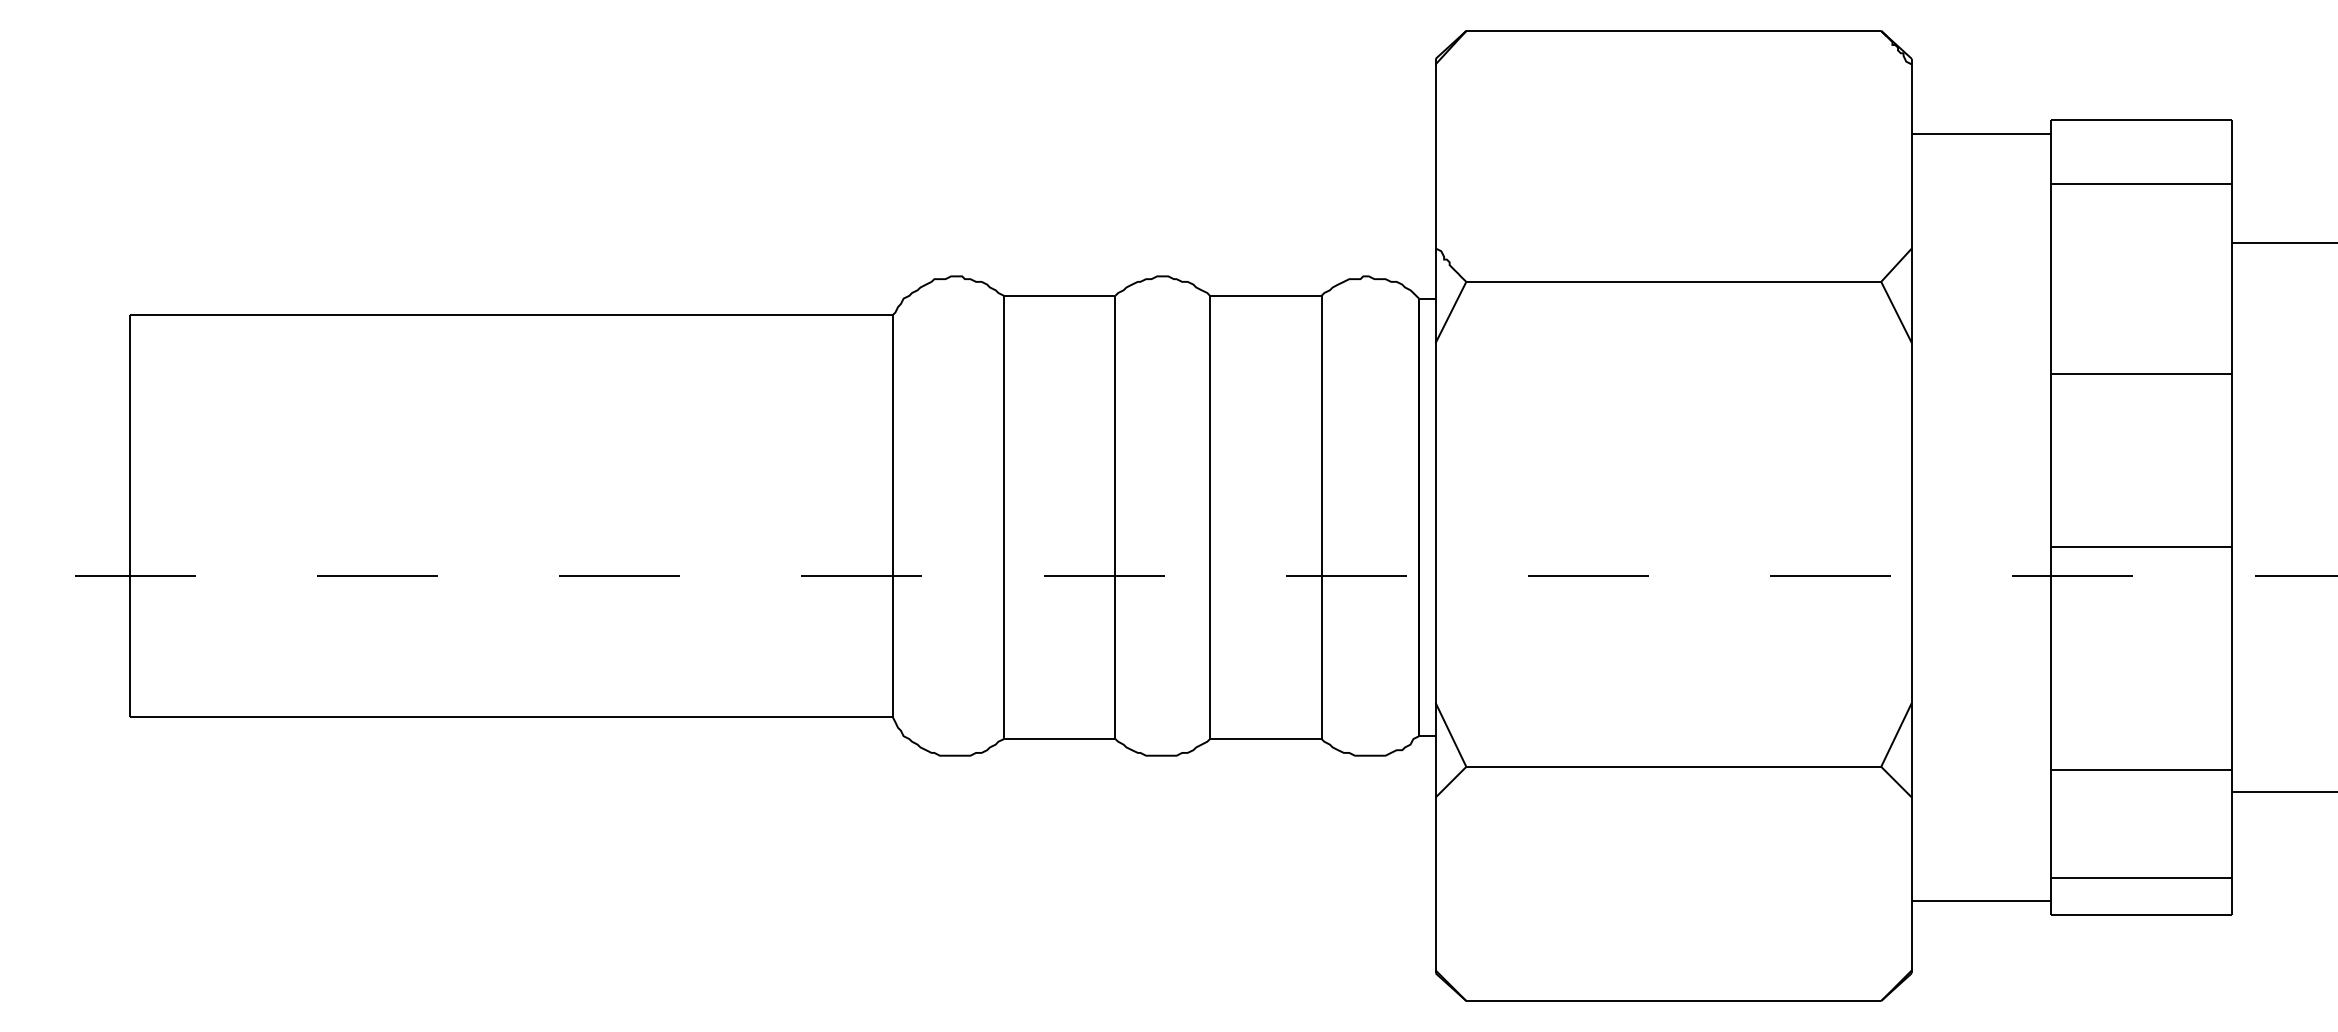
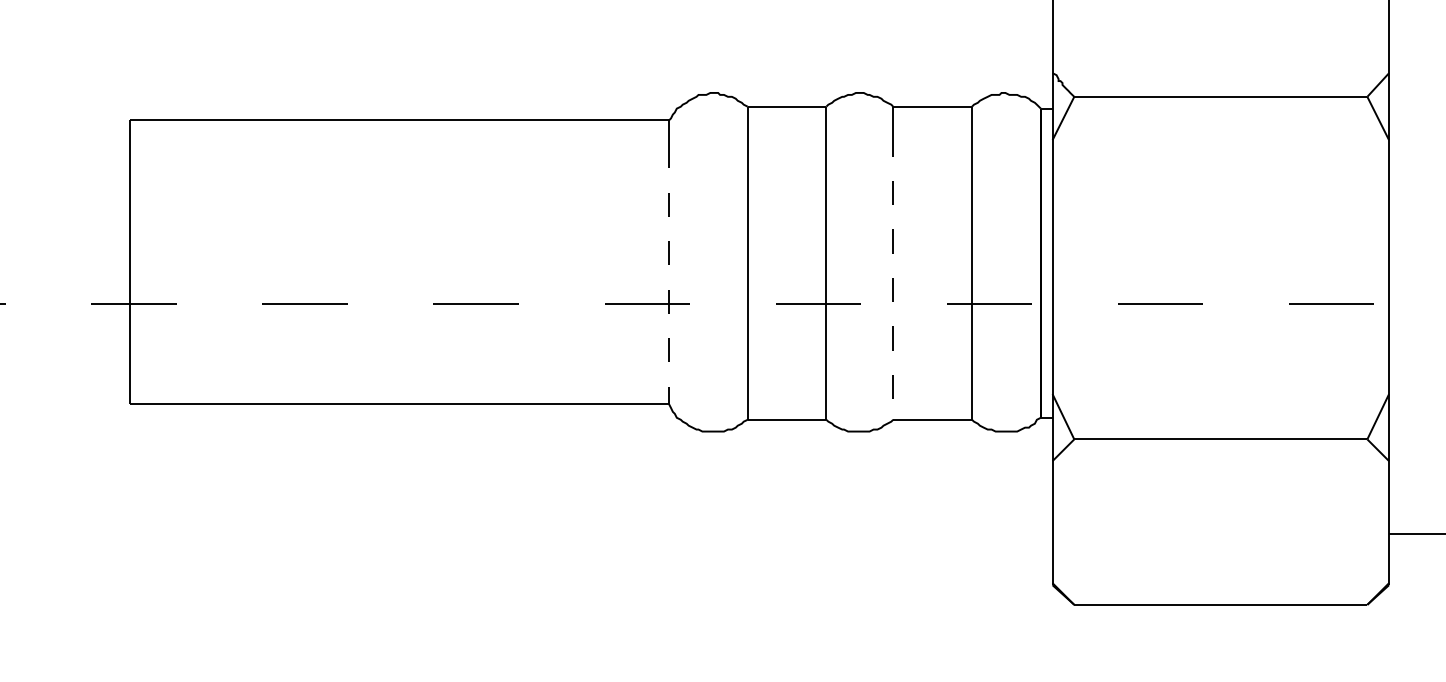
line: (892, 532) -> (668, 273), solid -> dashed
line: (1209, 535) -> (892, 275), solid -> dashed

